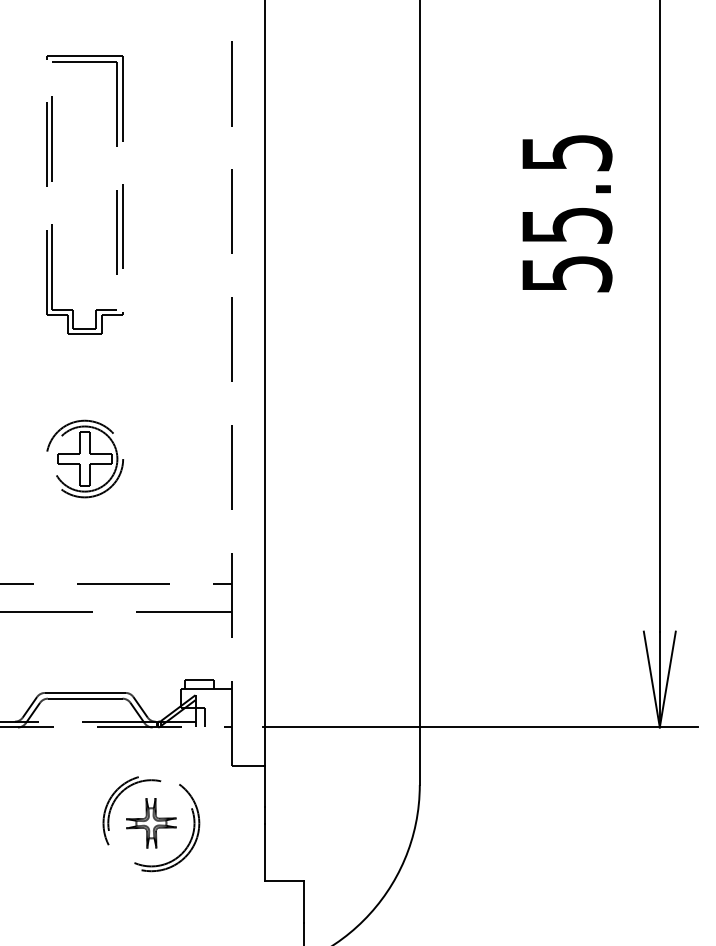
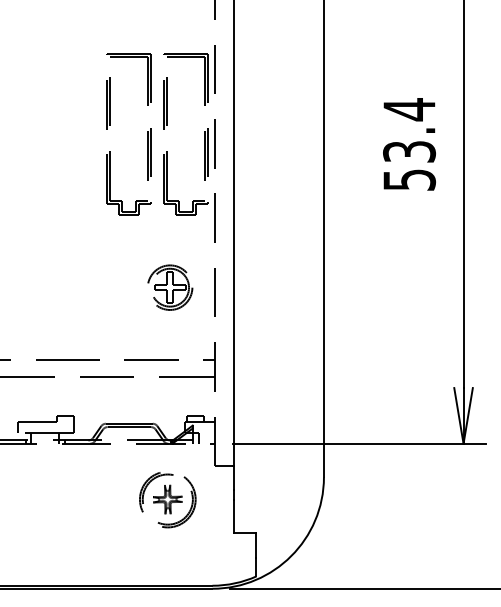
text: (566, 188) -> (409, 130), 55.5 -> 53.4
part: (214, 195) -> (204, 134), added
part: (85, 458) -> (170, 287), moved

